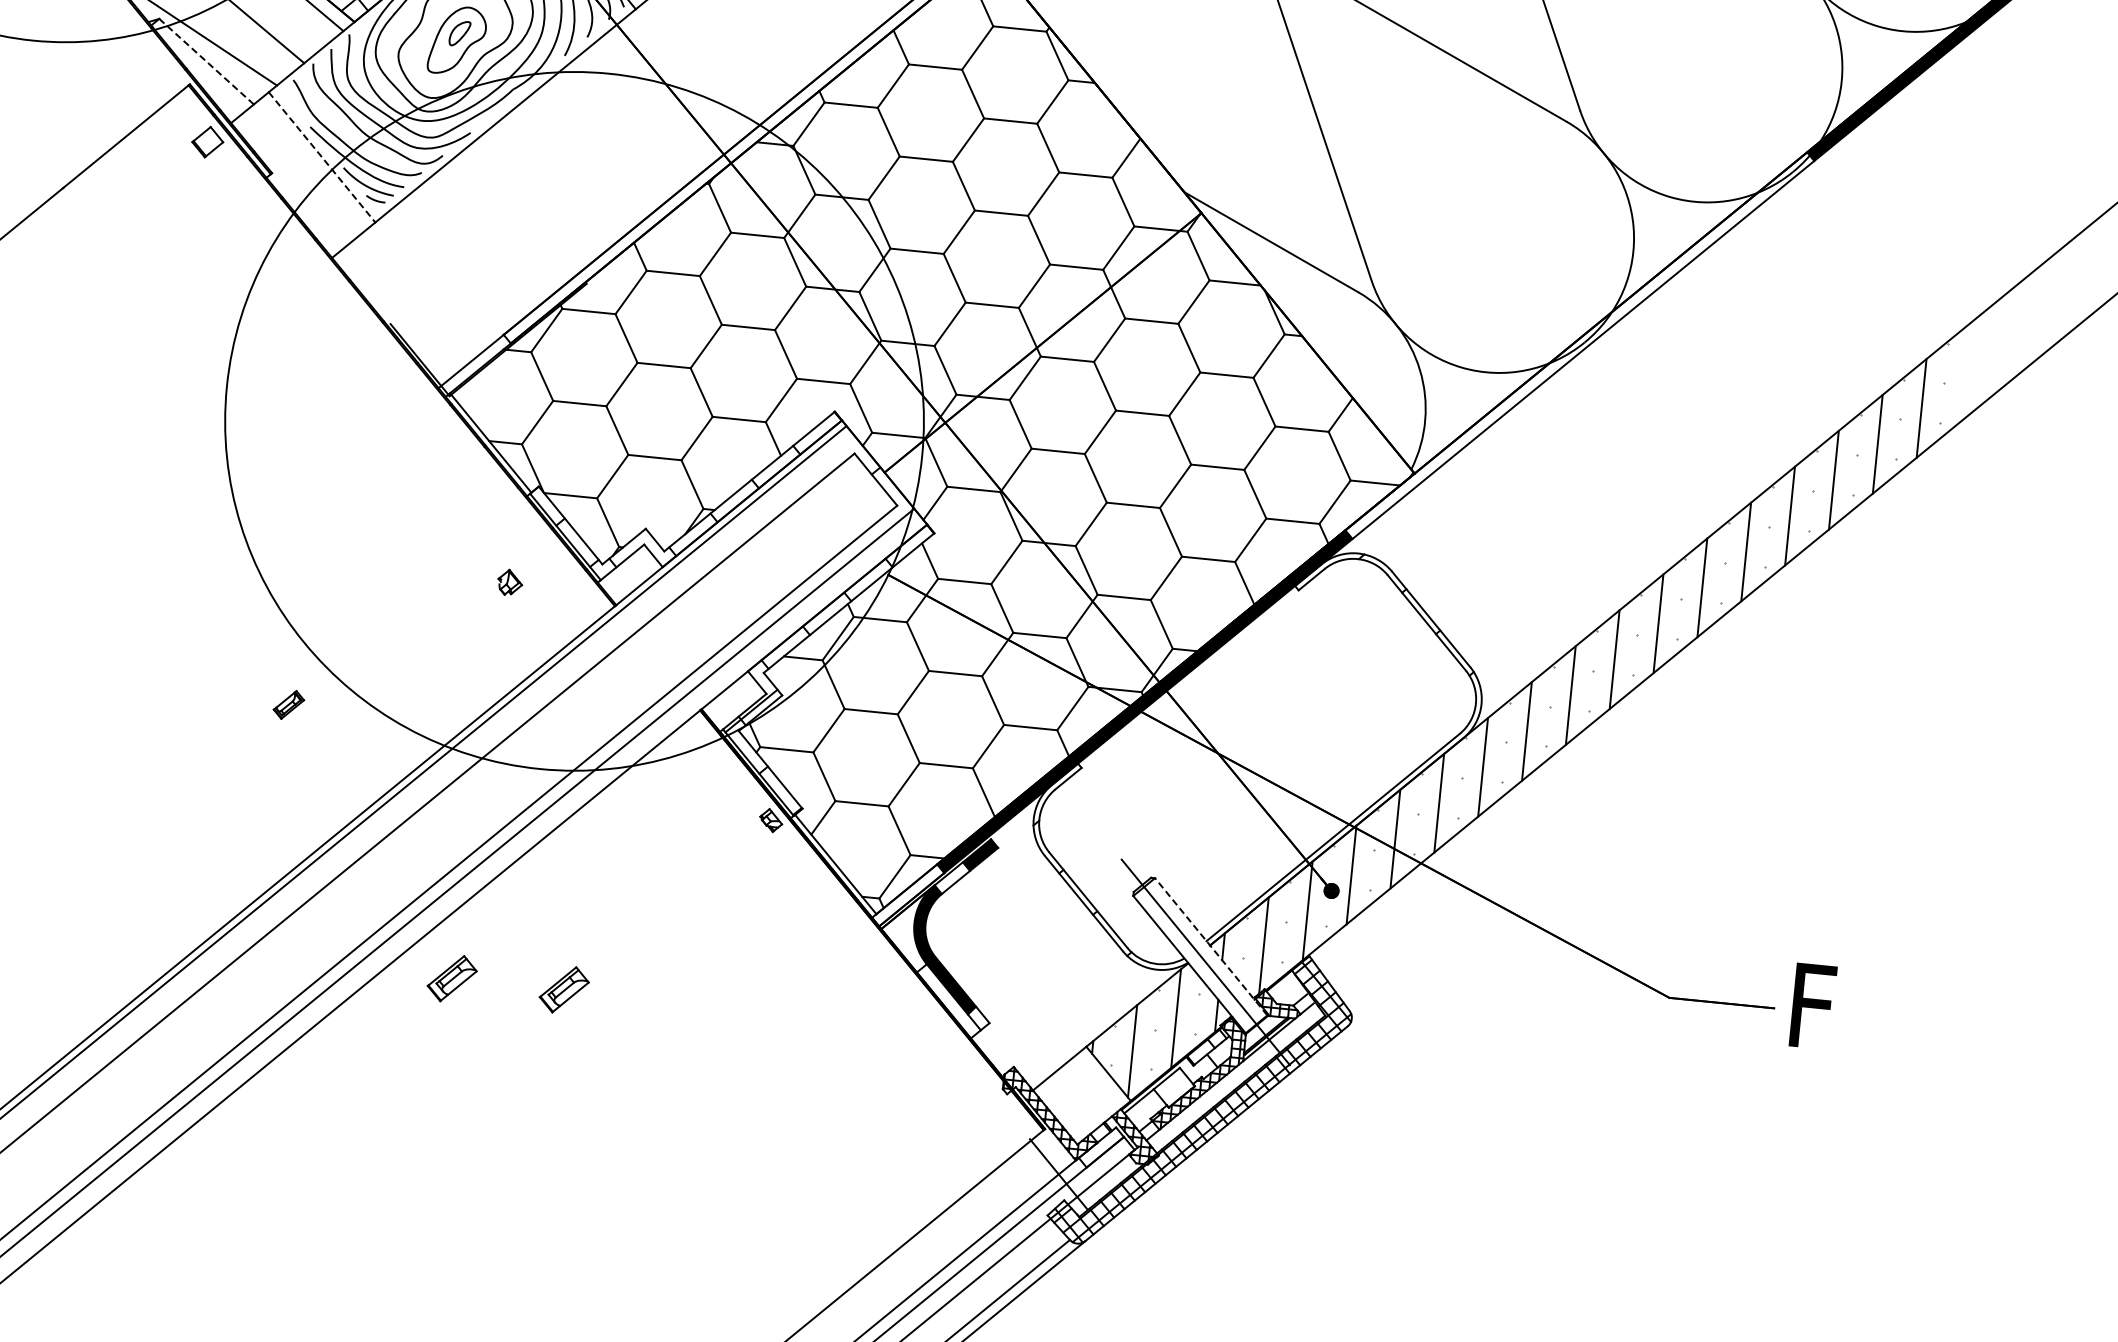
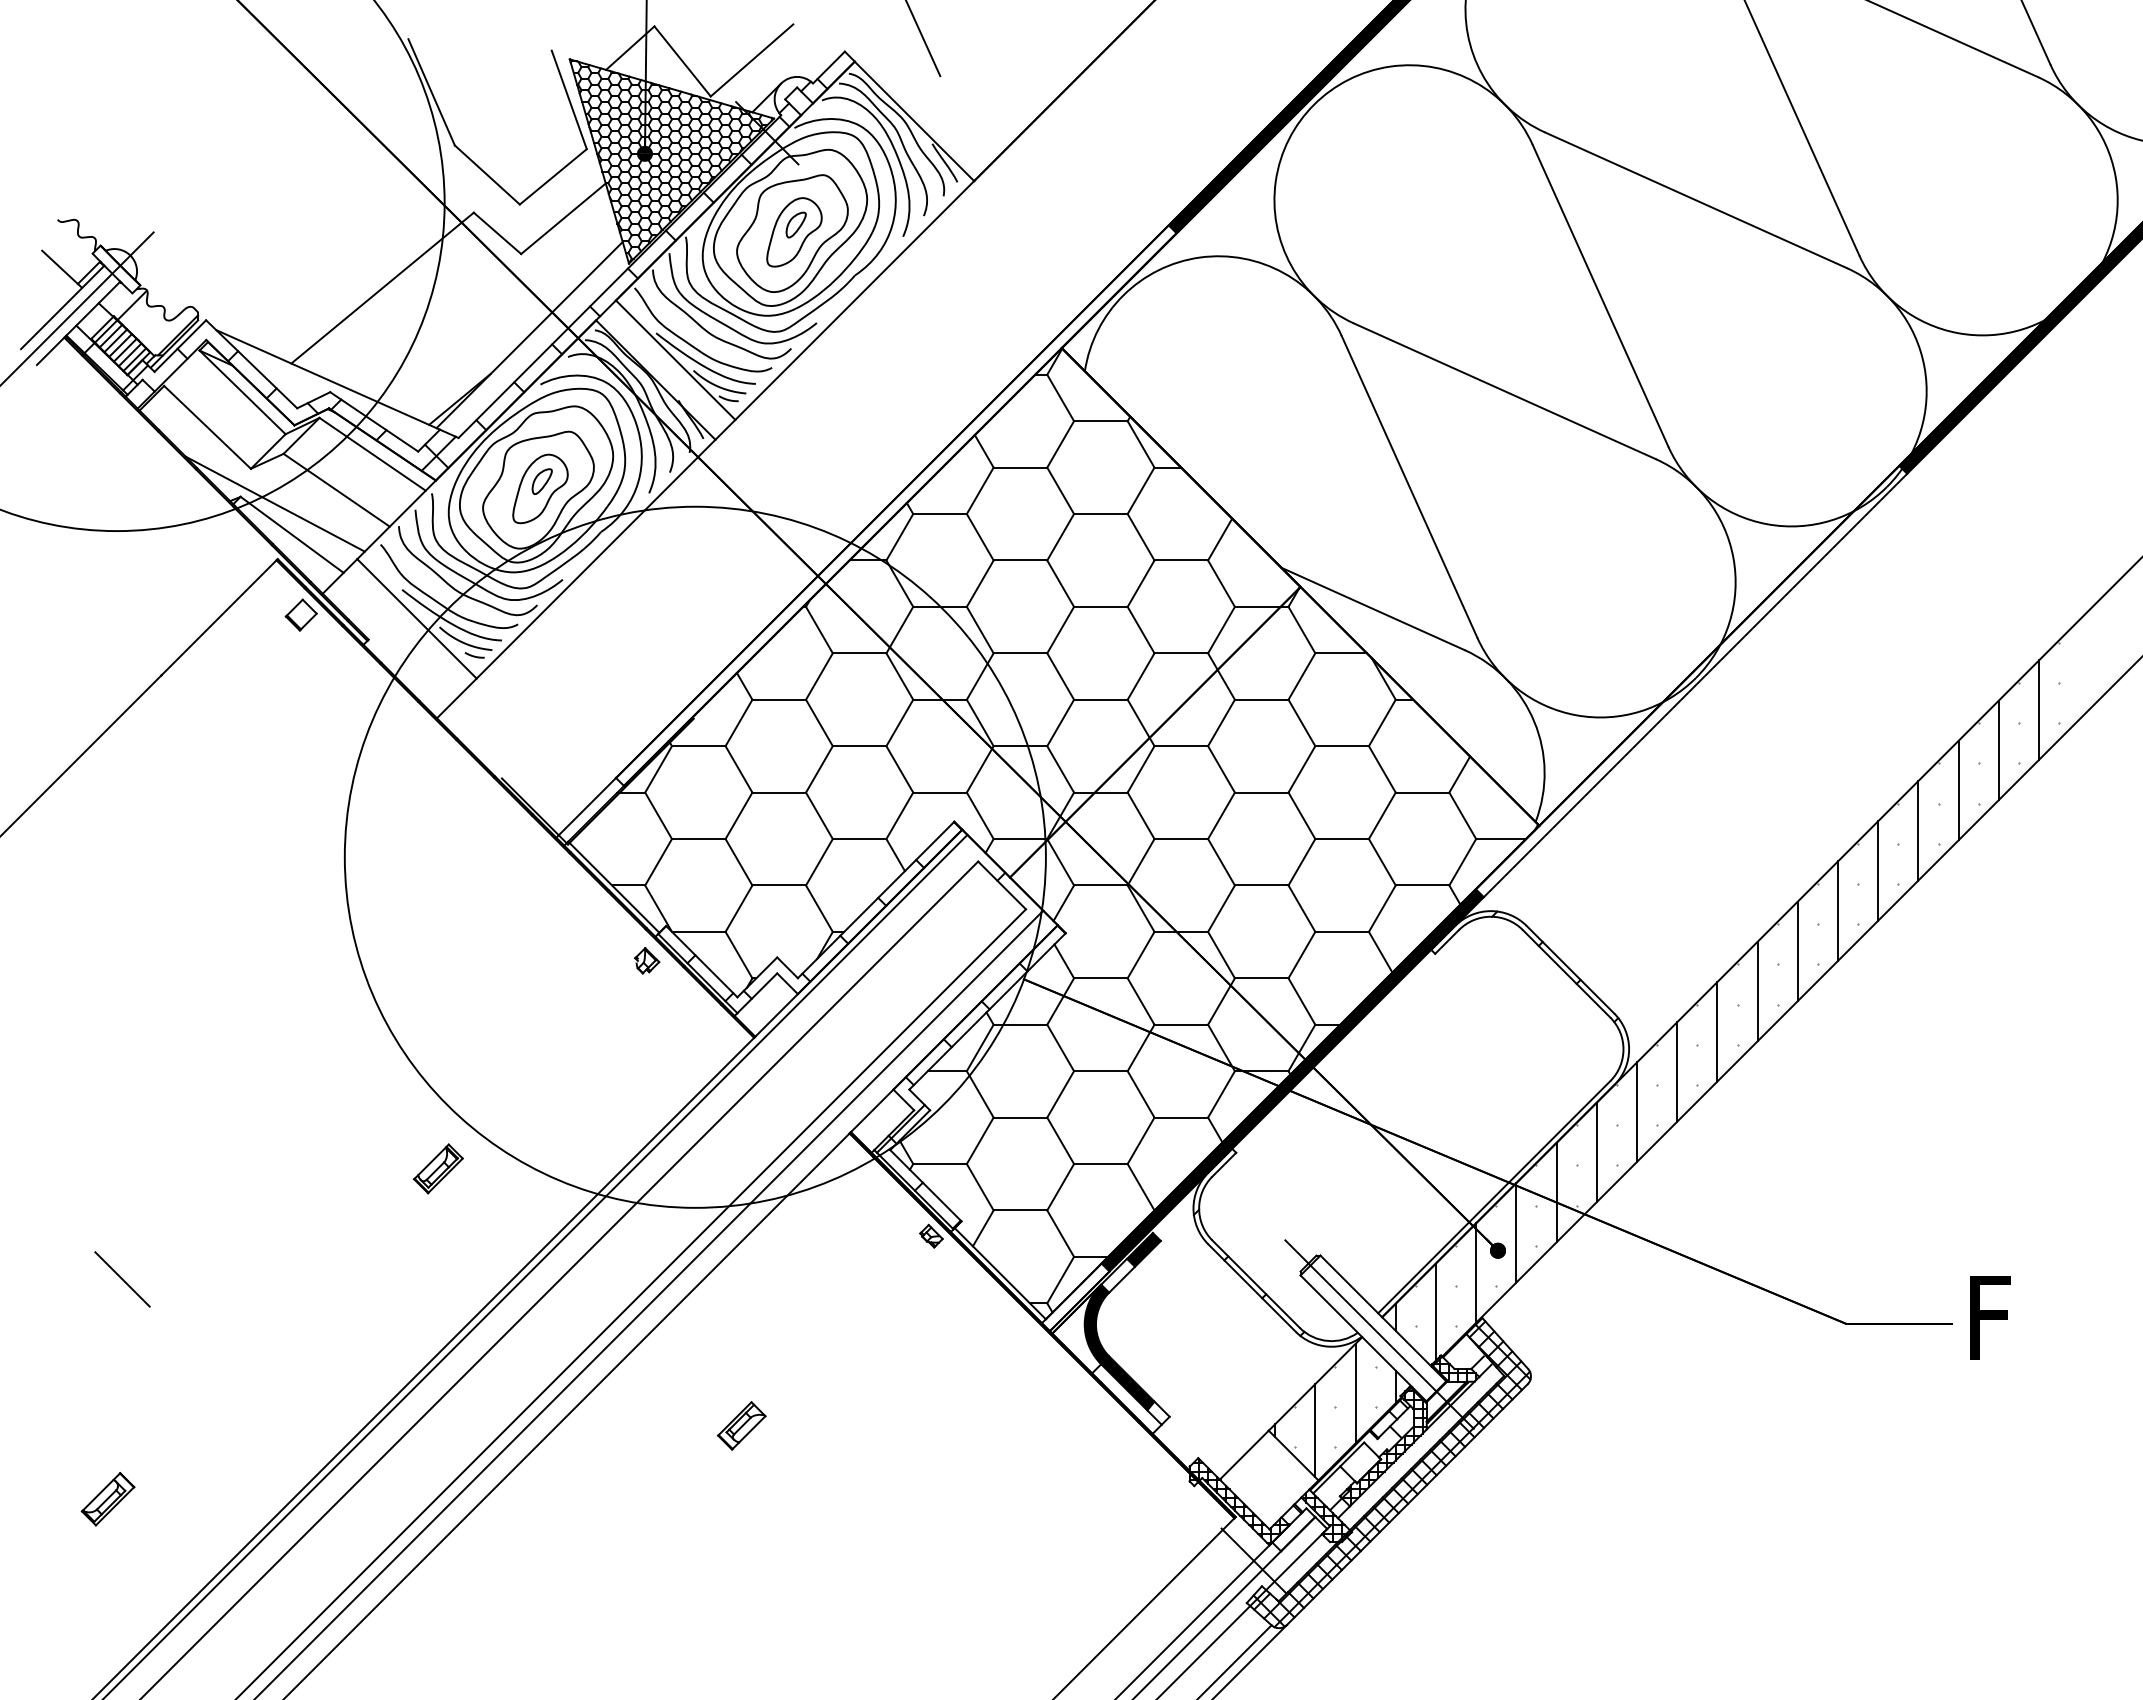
line: (206, 61) -> (292, 534), dashed -> solid
line: (322, 158) -> (417, 619), dashed -> solid
part: (510, 582) -> (647, 960), moved
part: (289, 704) -> (438, 1168), size x1.67
line: (1211, 946) -> (1383, 1318), dashed -> solid
part: (452, 978) -> (628, 1425), removed

